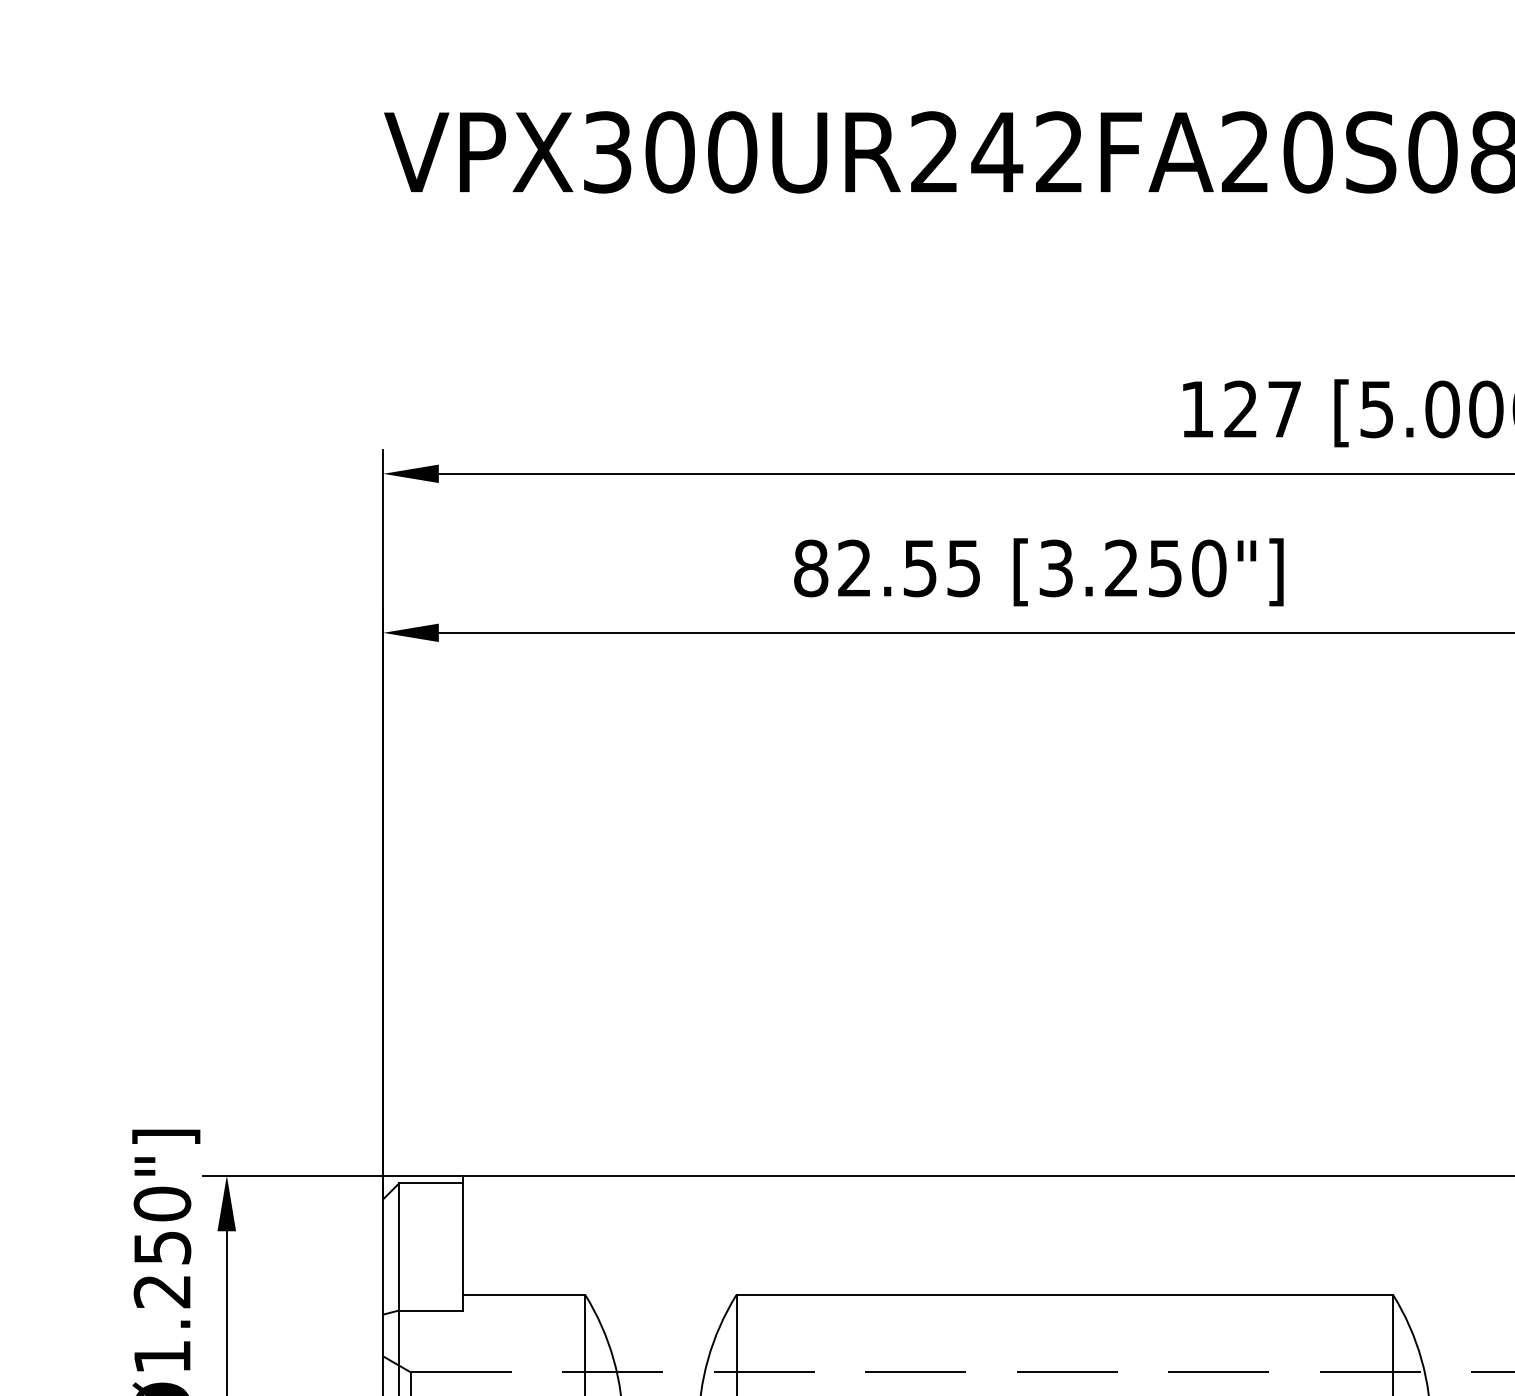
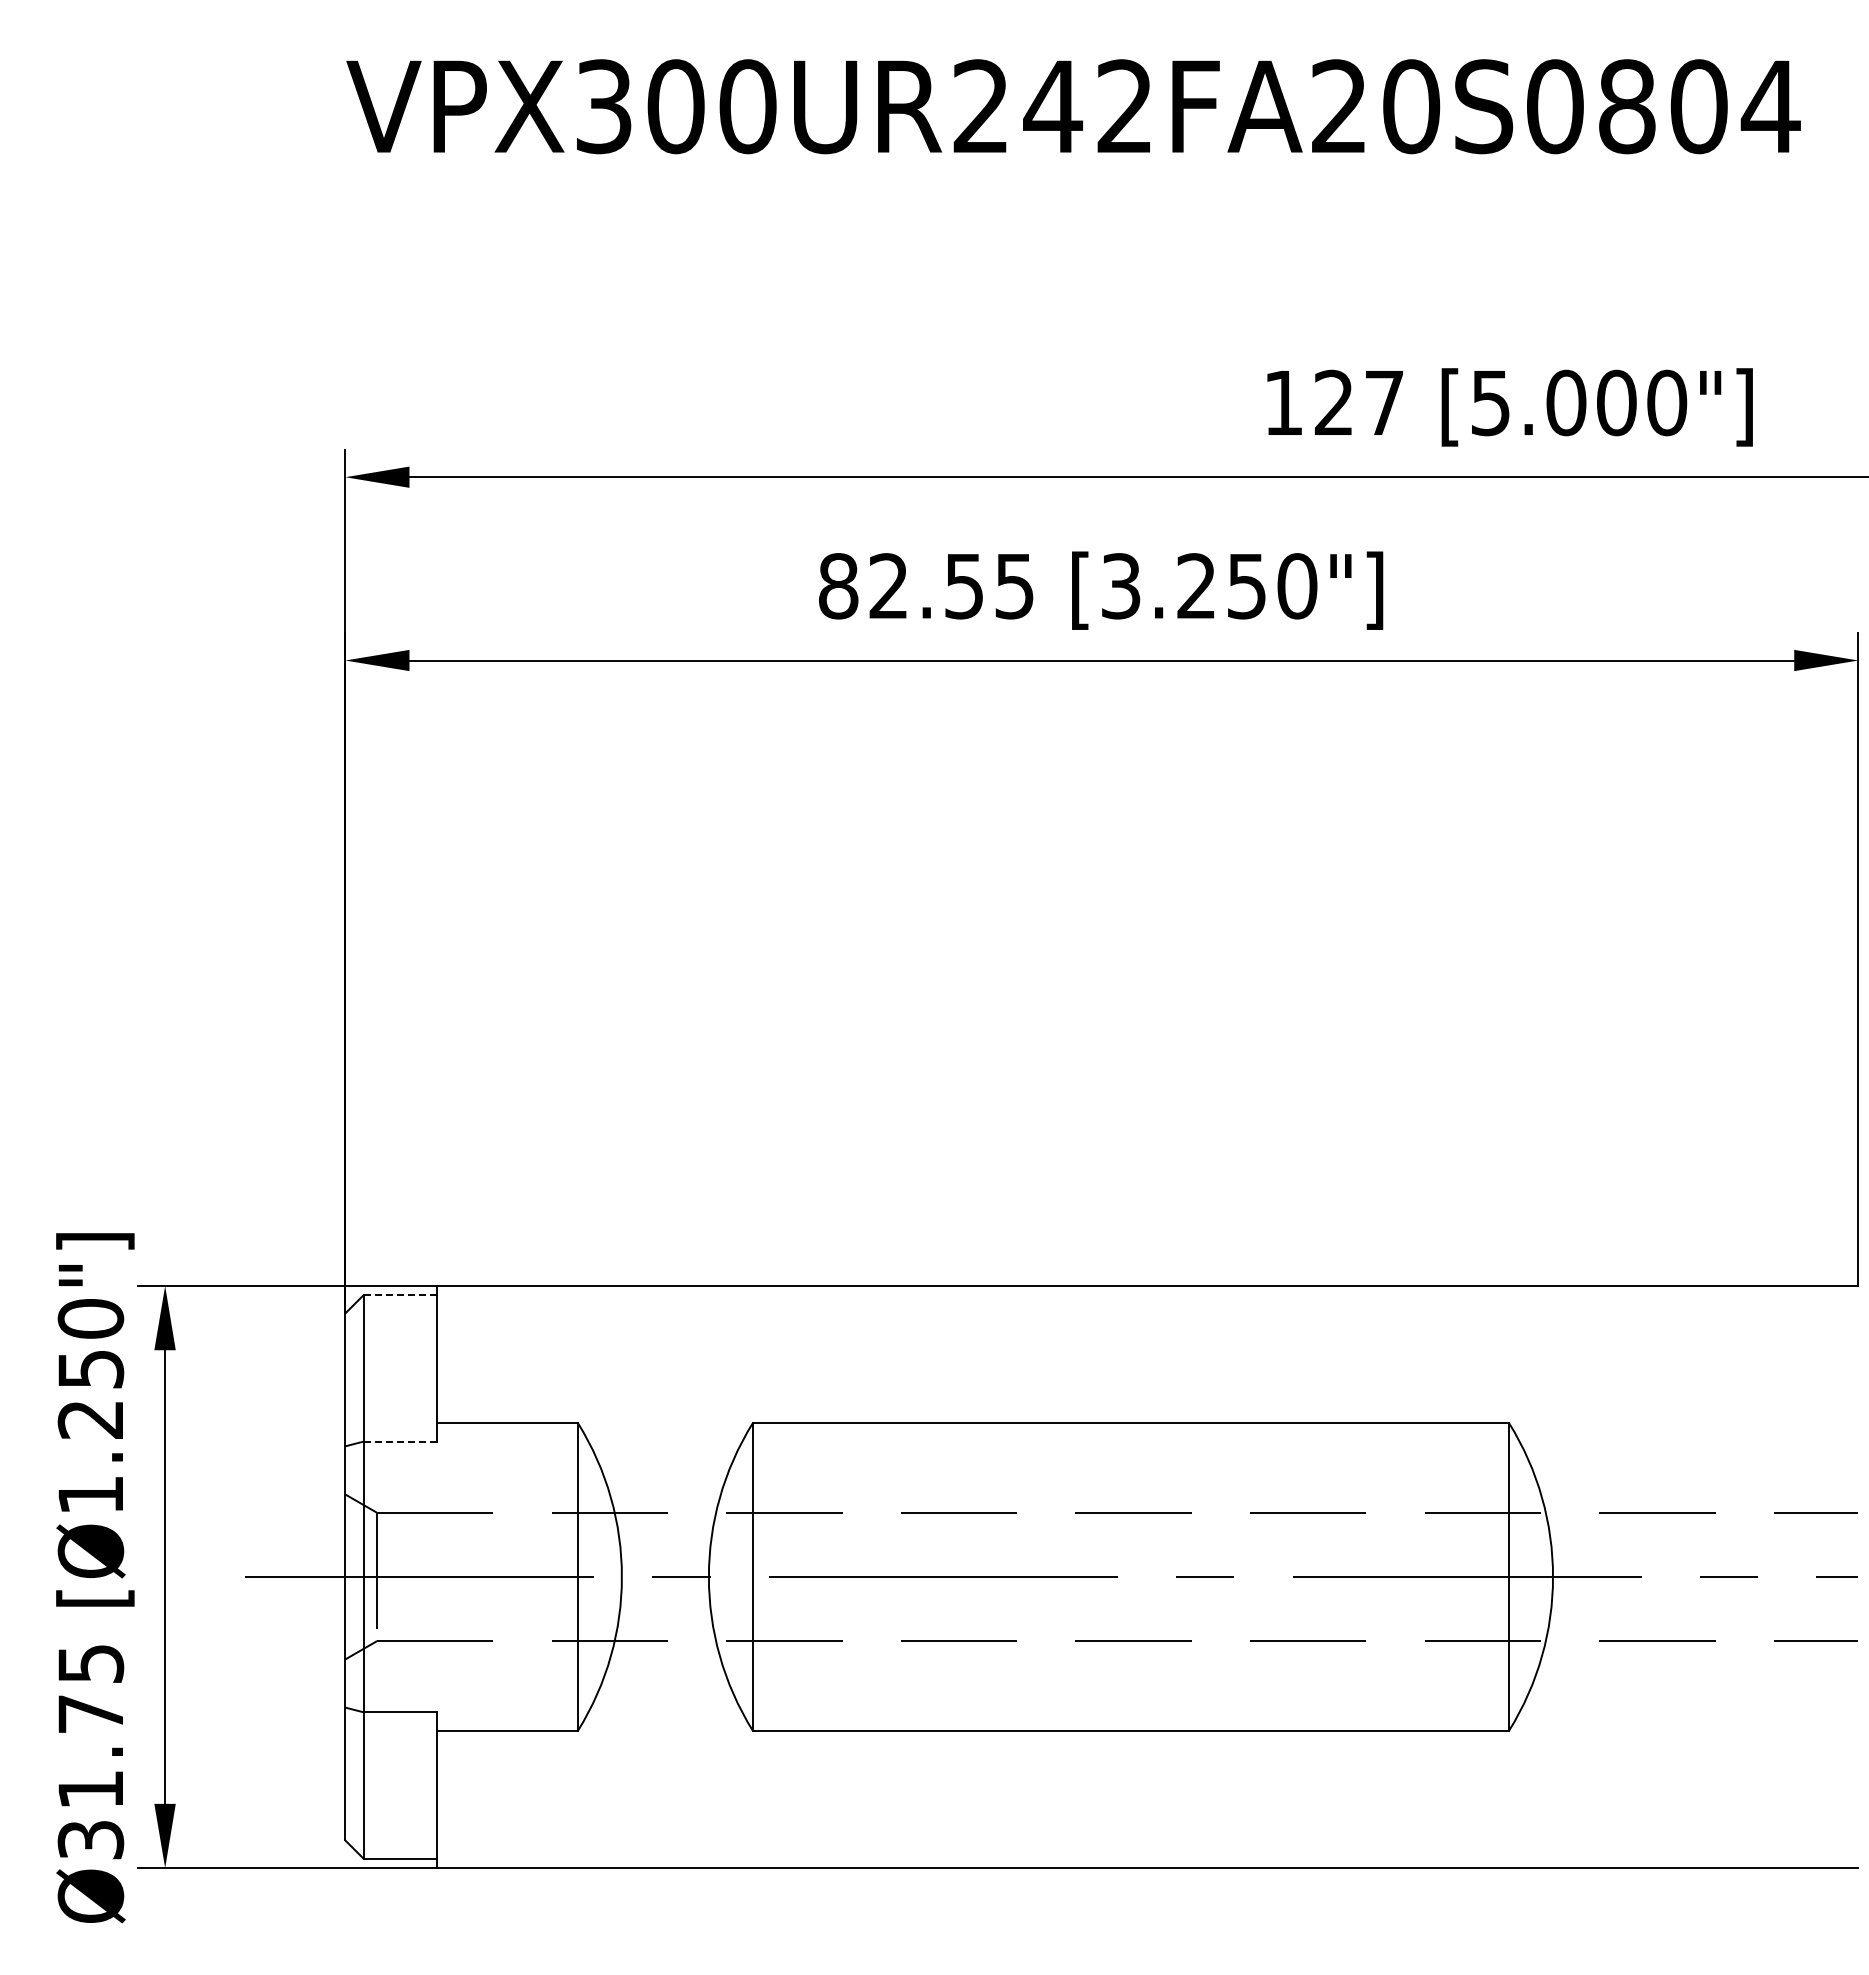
line: (431, 1183) -> (400, 1295), solid -> dashed
line: (431, 1310) -> (400, 1441), solid -> dashed

